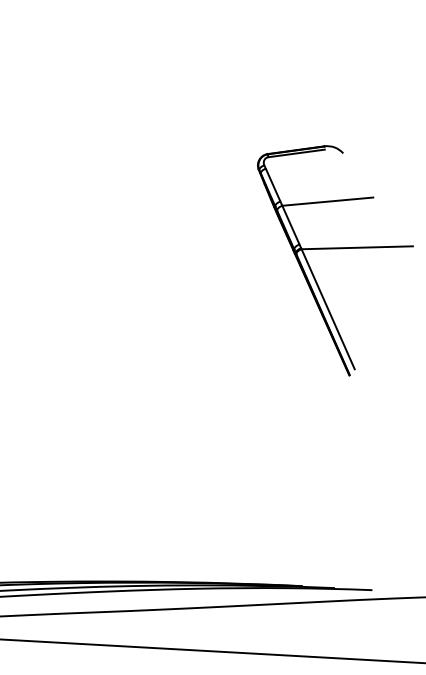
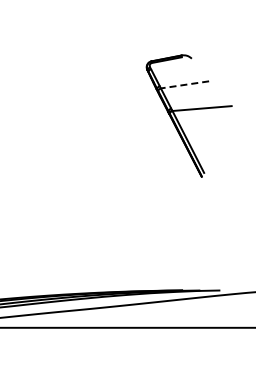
line: (326, 200) -> (184, 84), solid -> dashed

